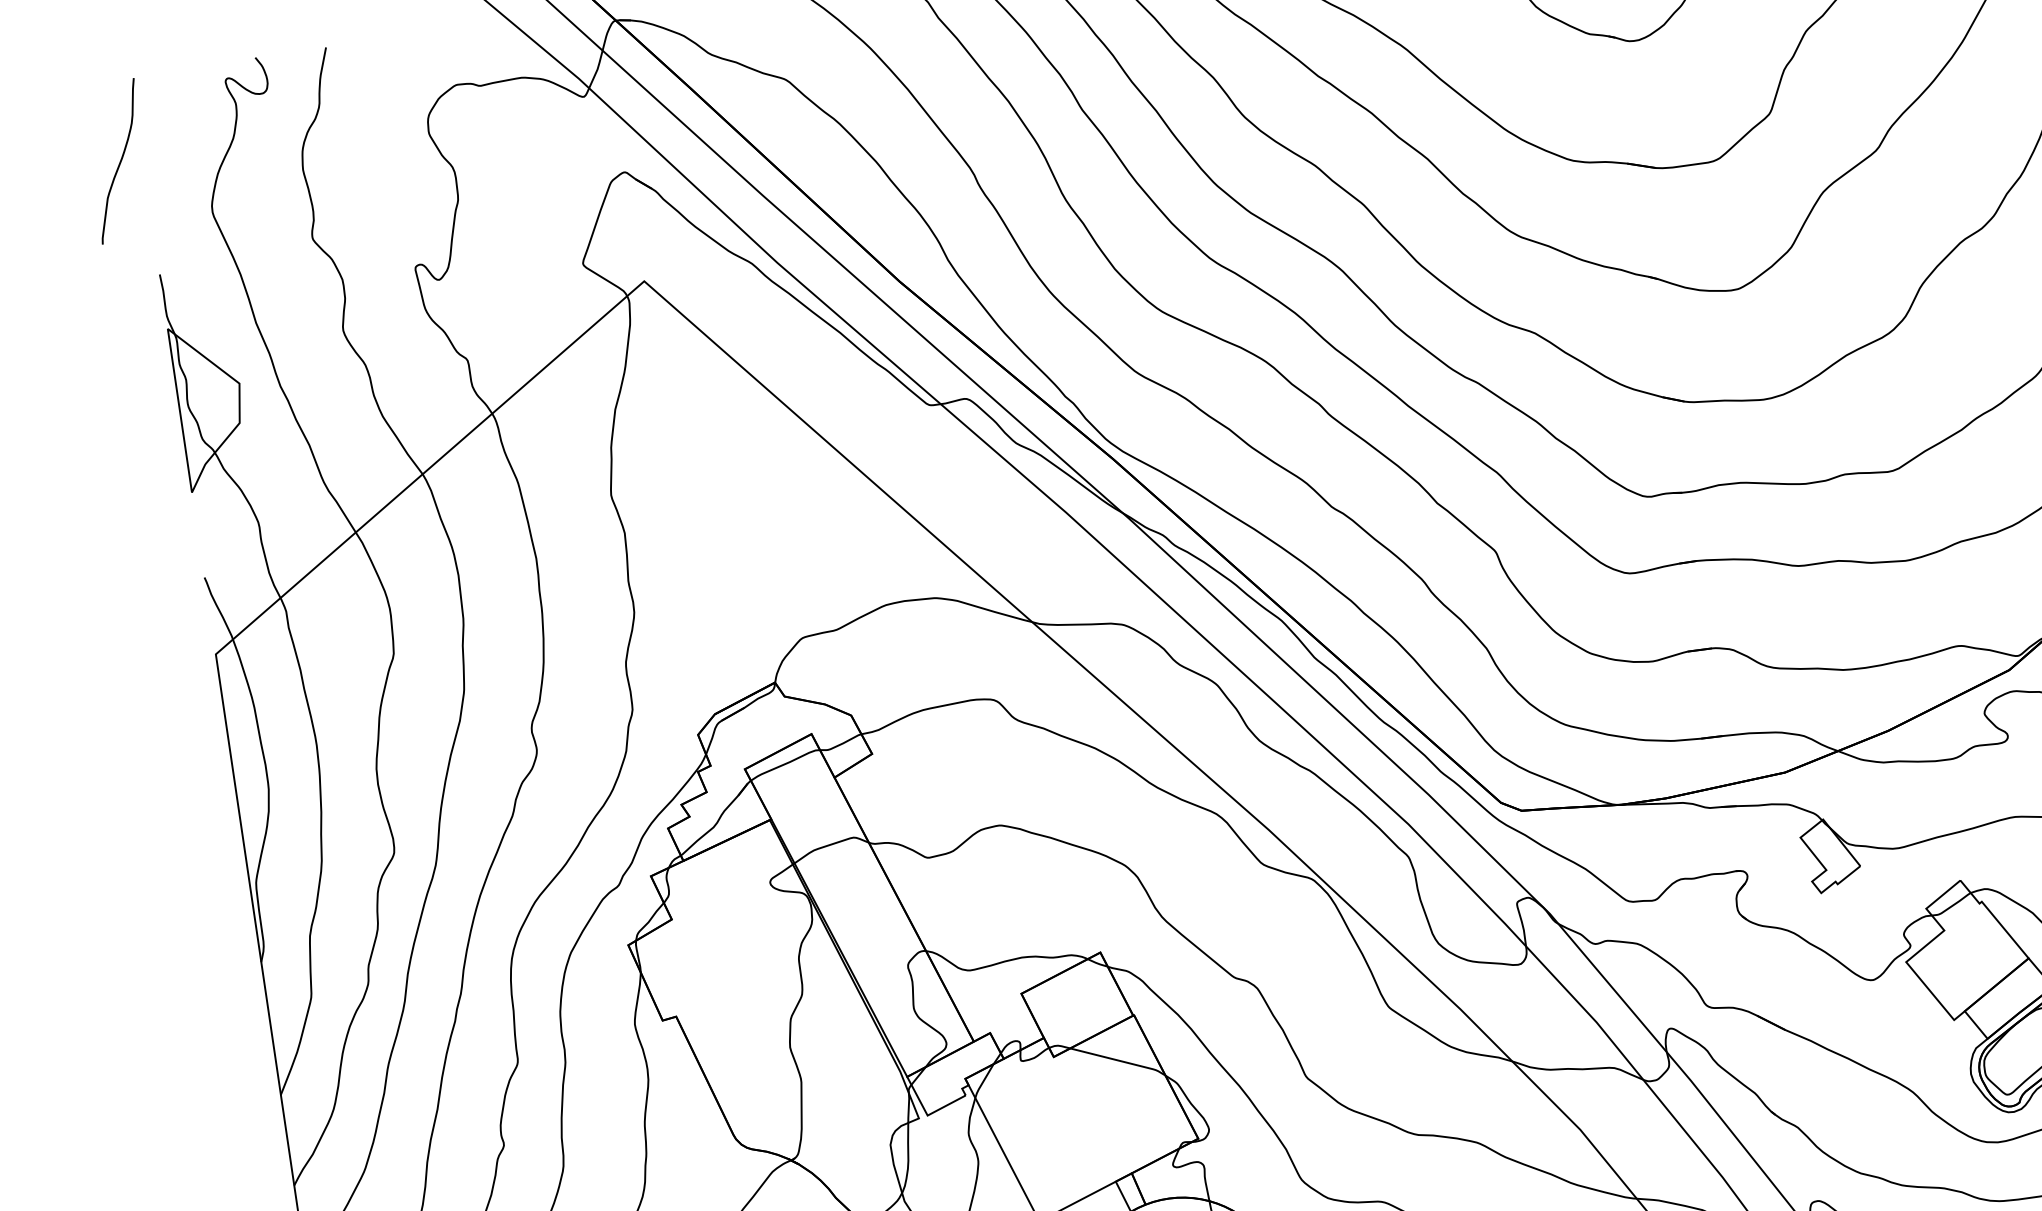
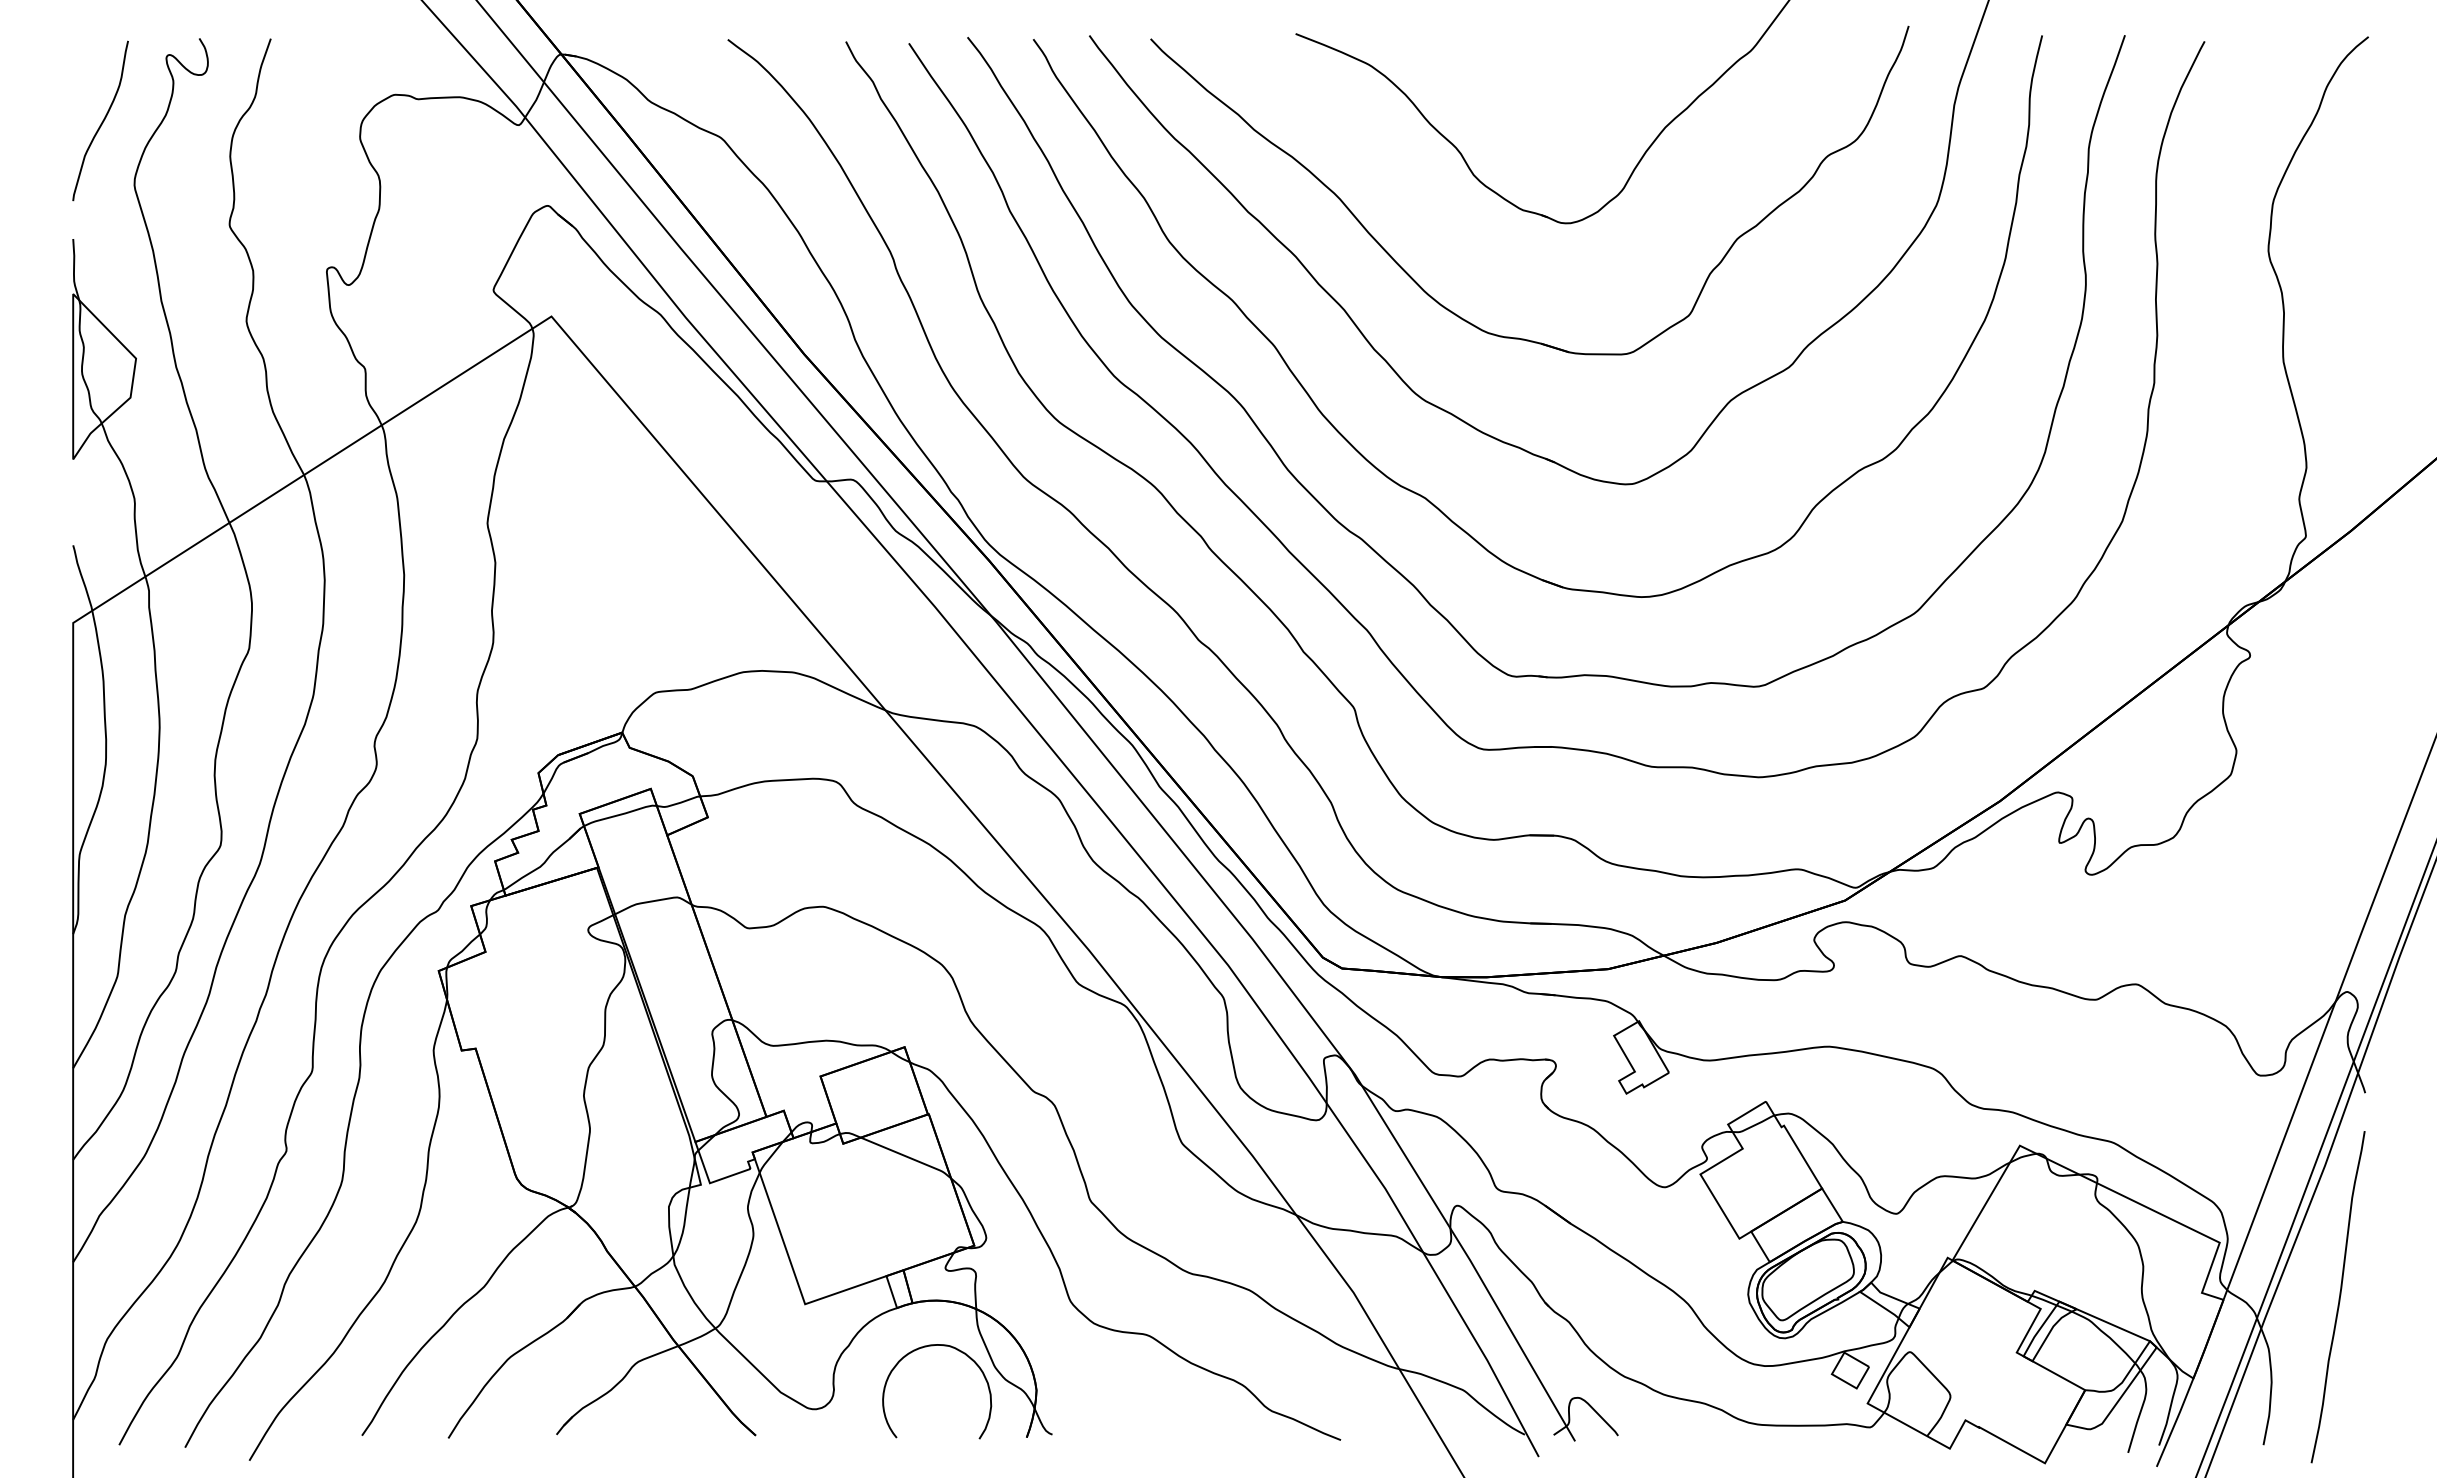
curve: (120, 160) -> (102, 120), moved

